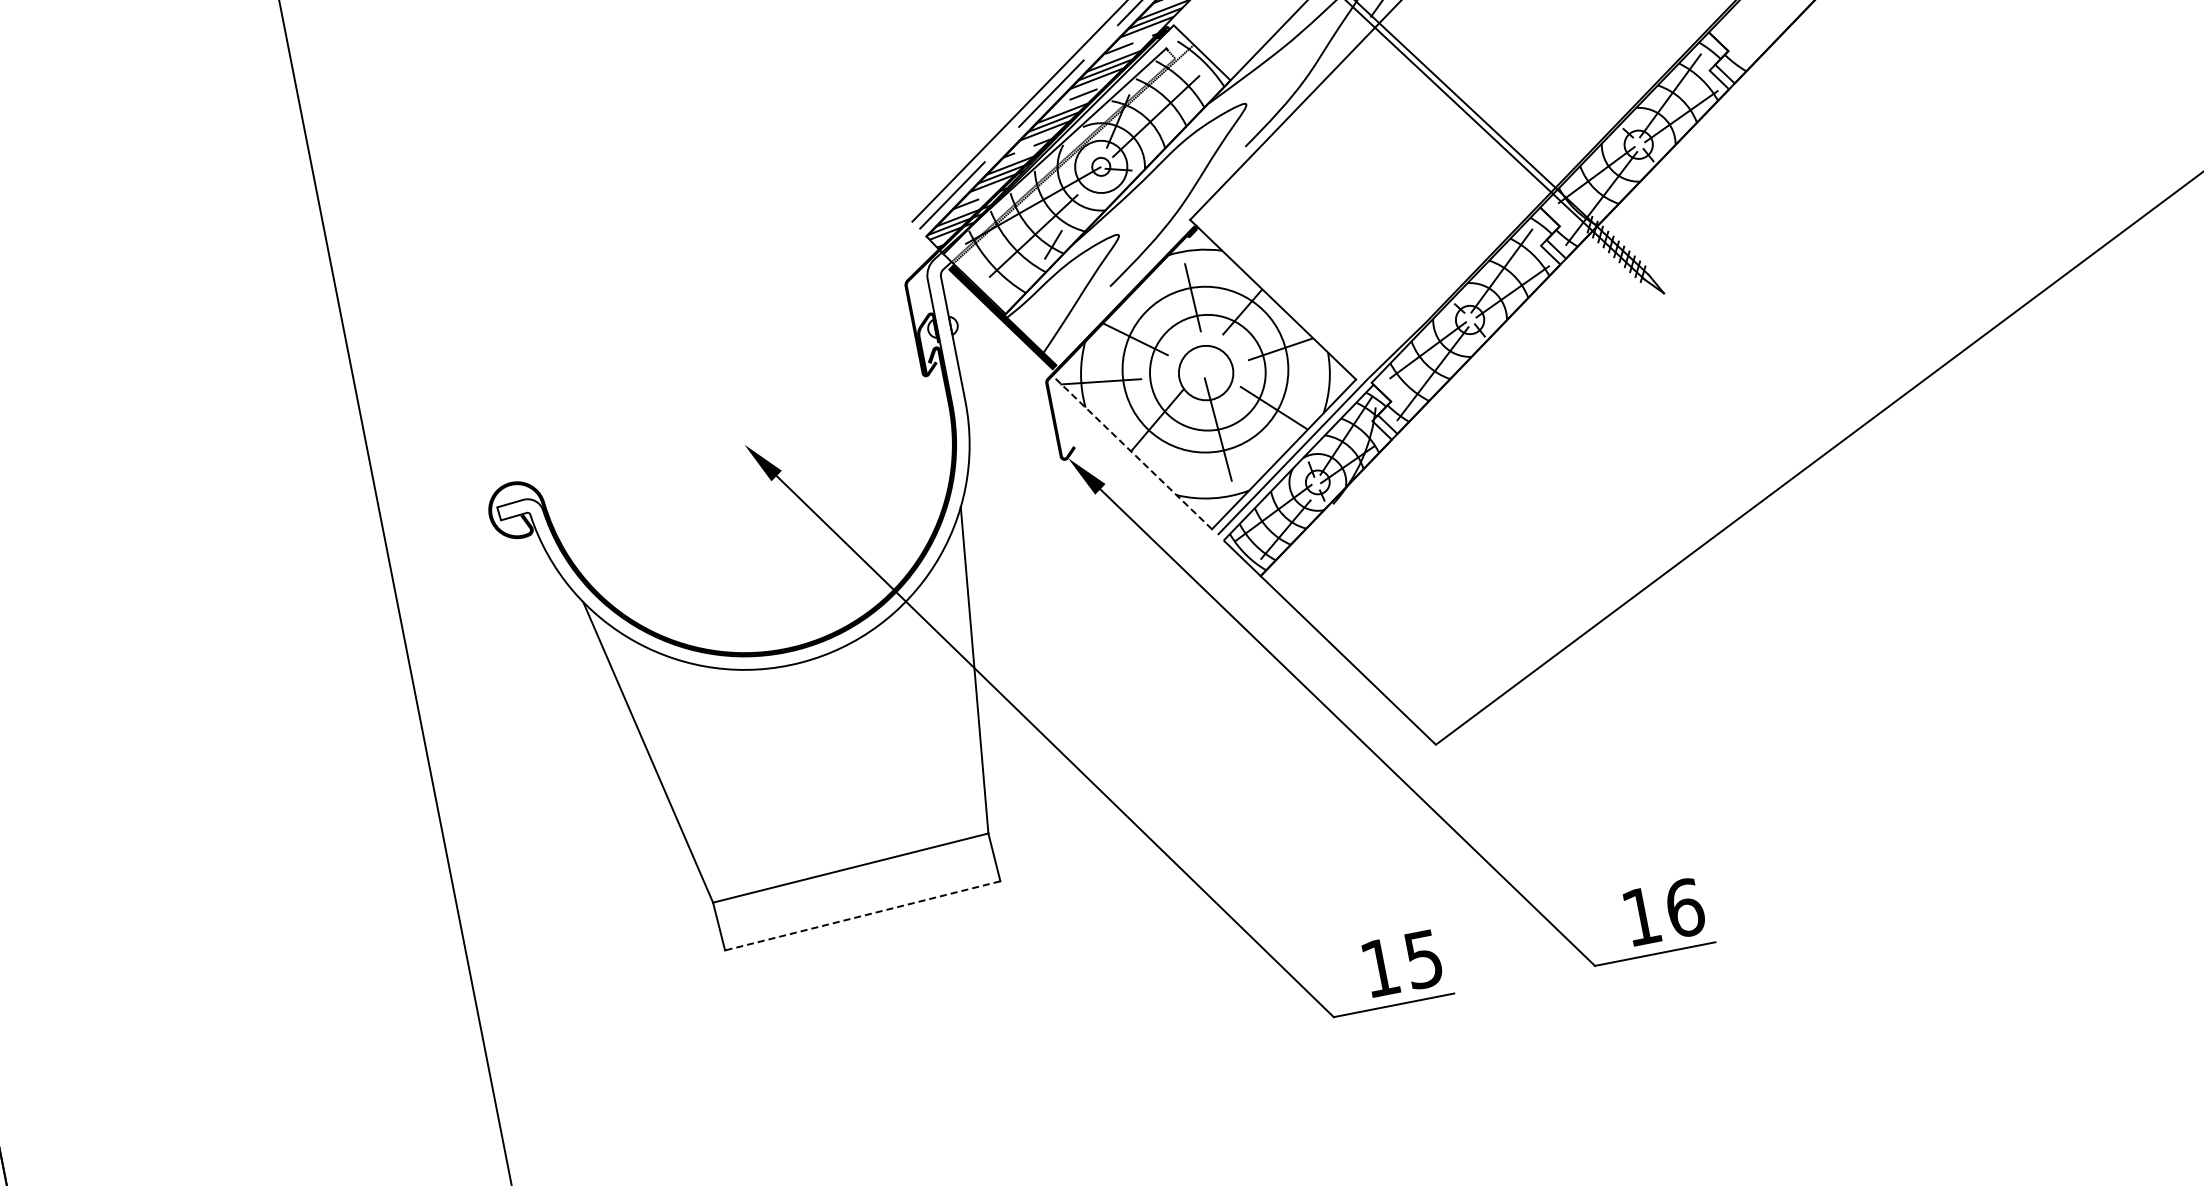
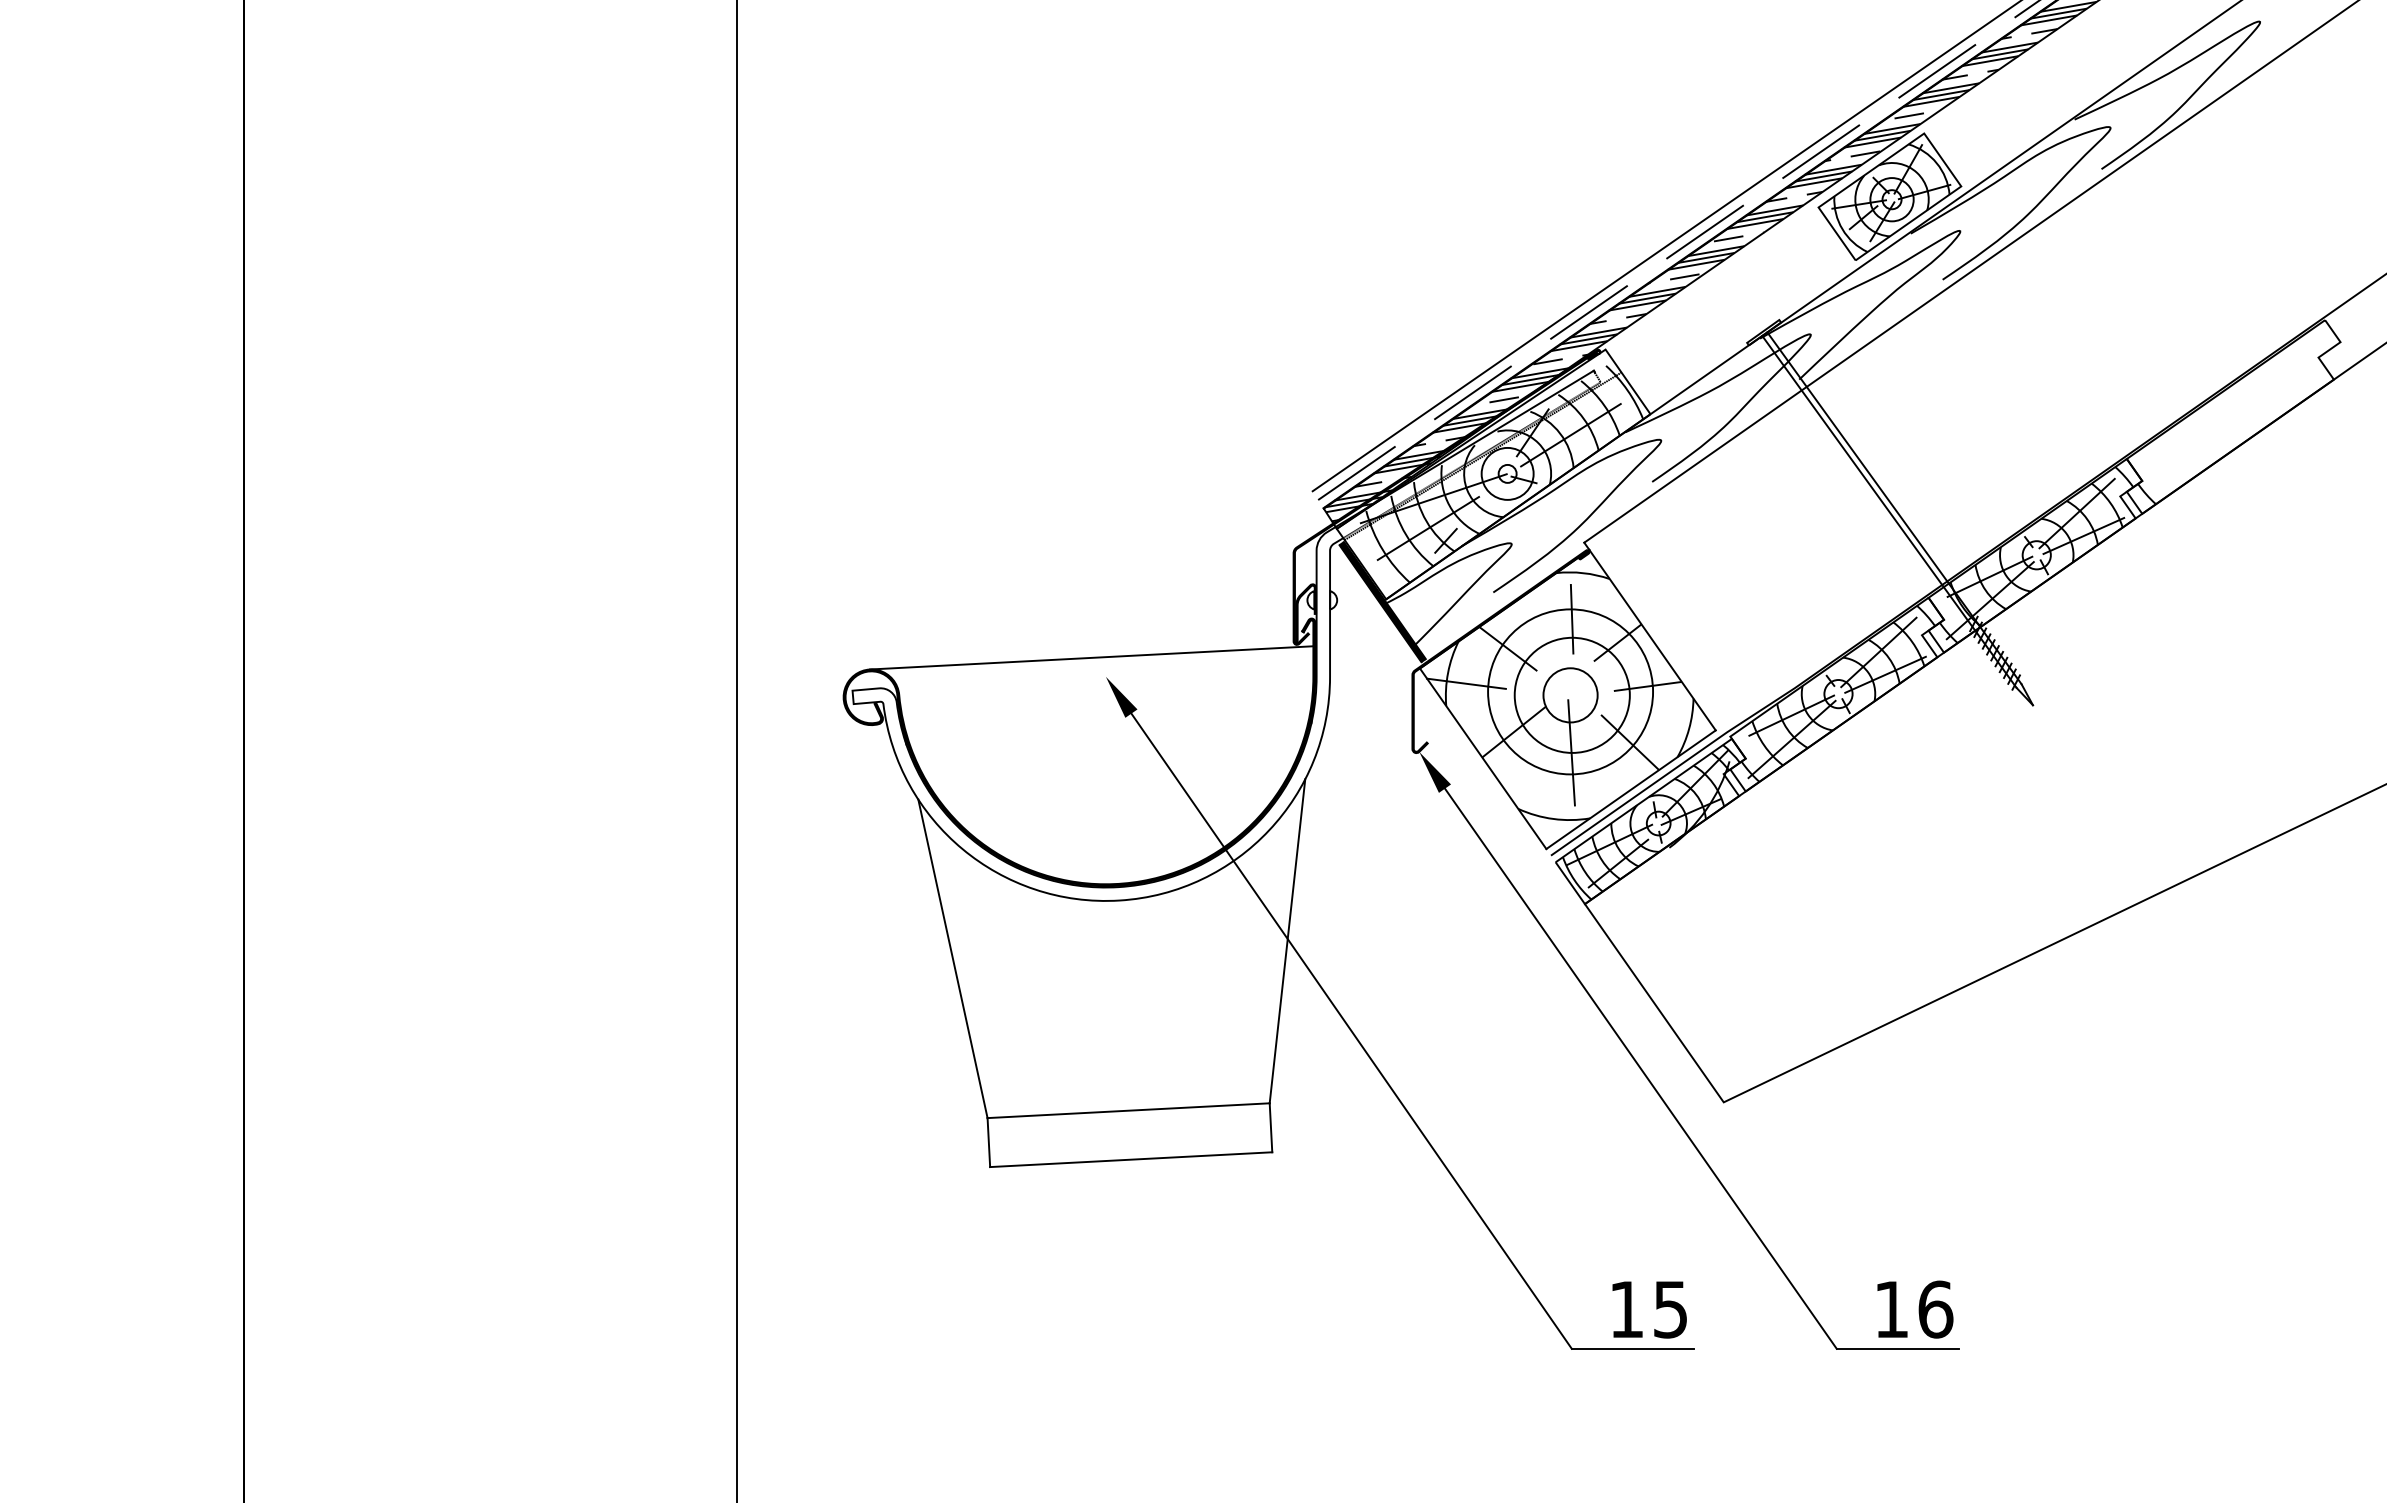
line: (726, 428) -> (1091, 657), added
line: (1131, 452) -> (1482, 758), dashed -> solid
line: (862, 915) -> (1130, 1159), dashed -> solid

